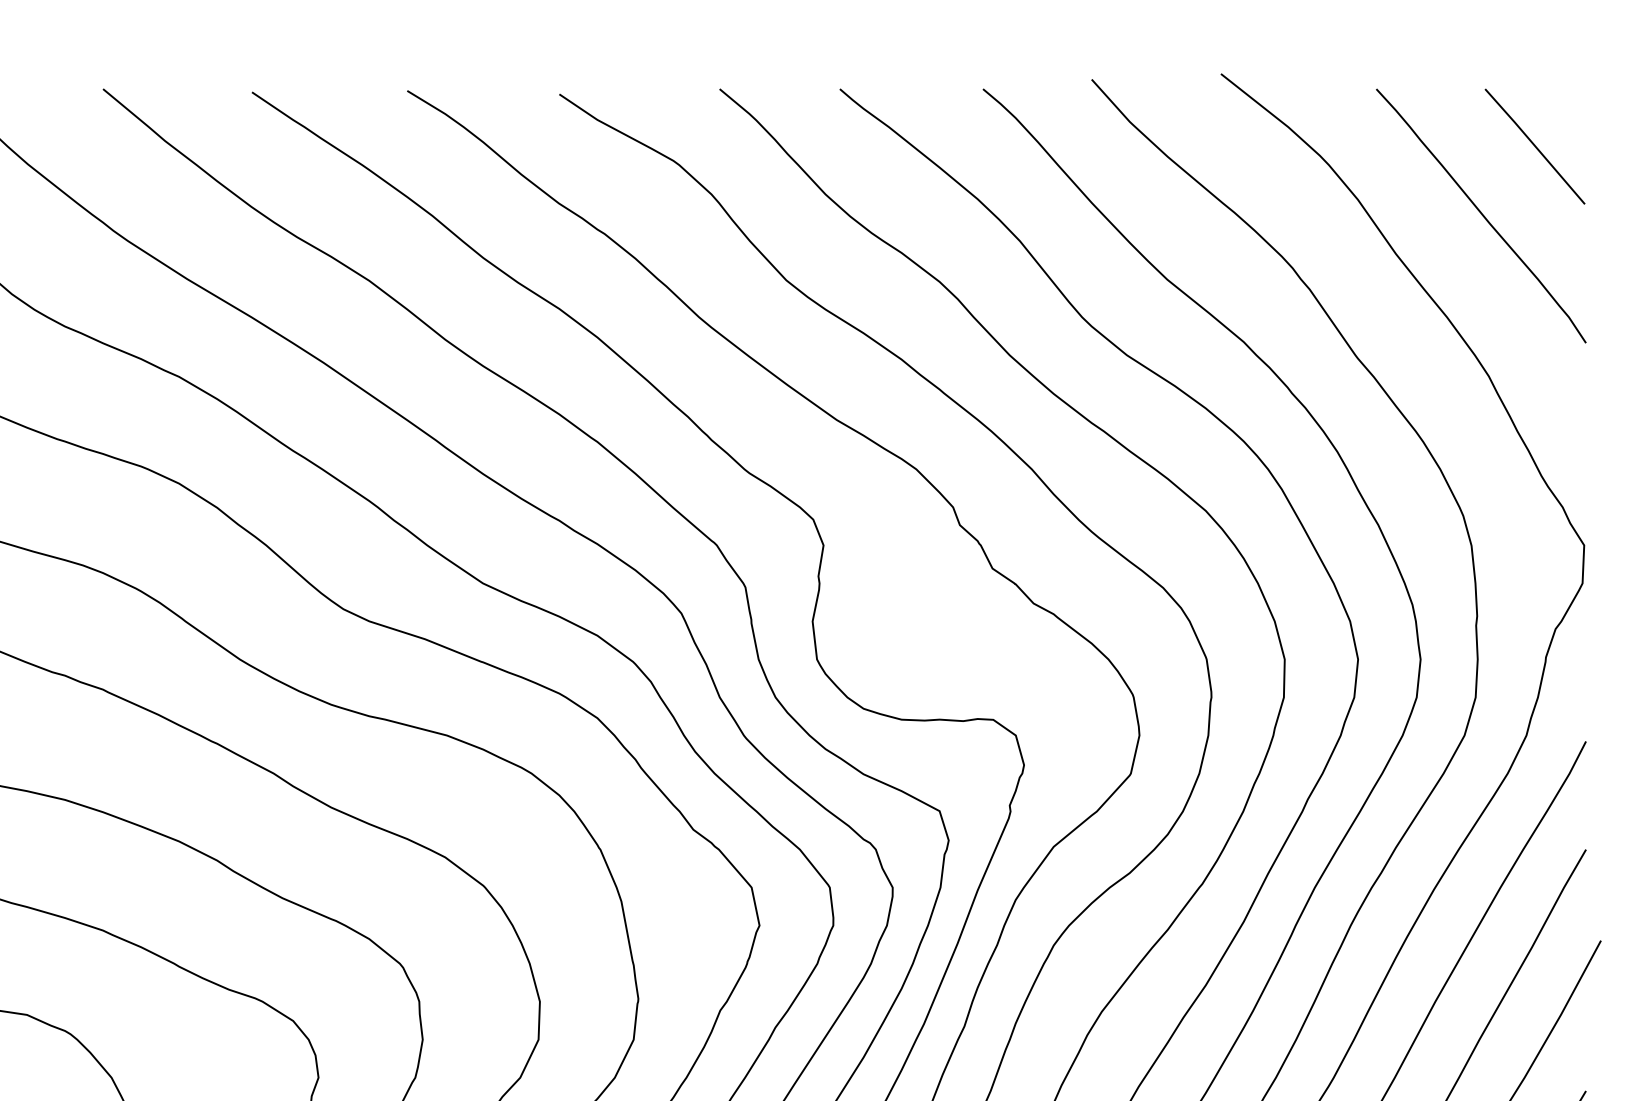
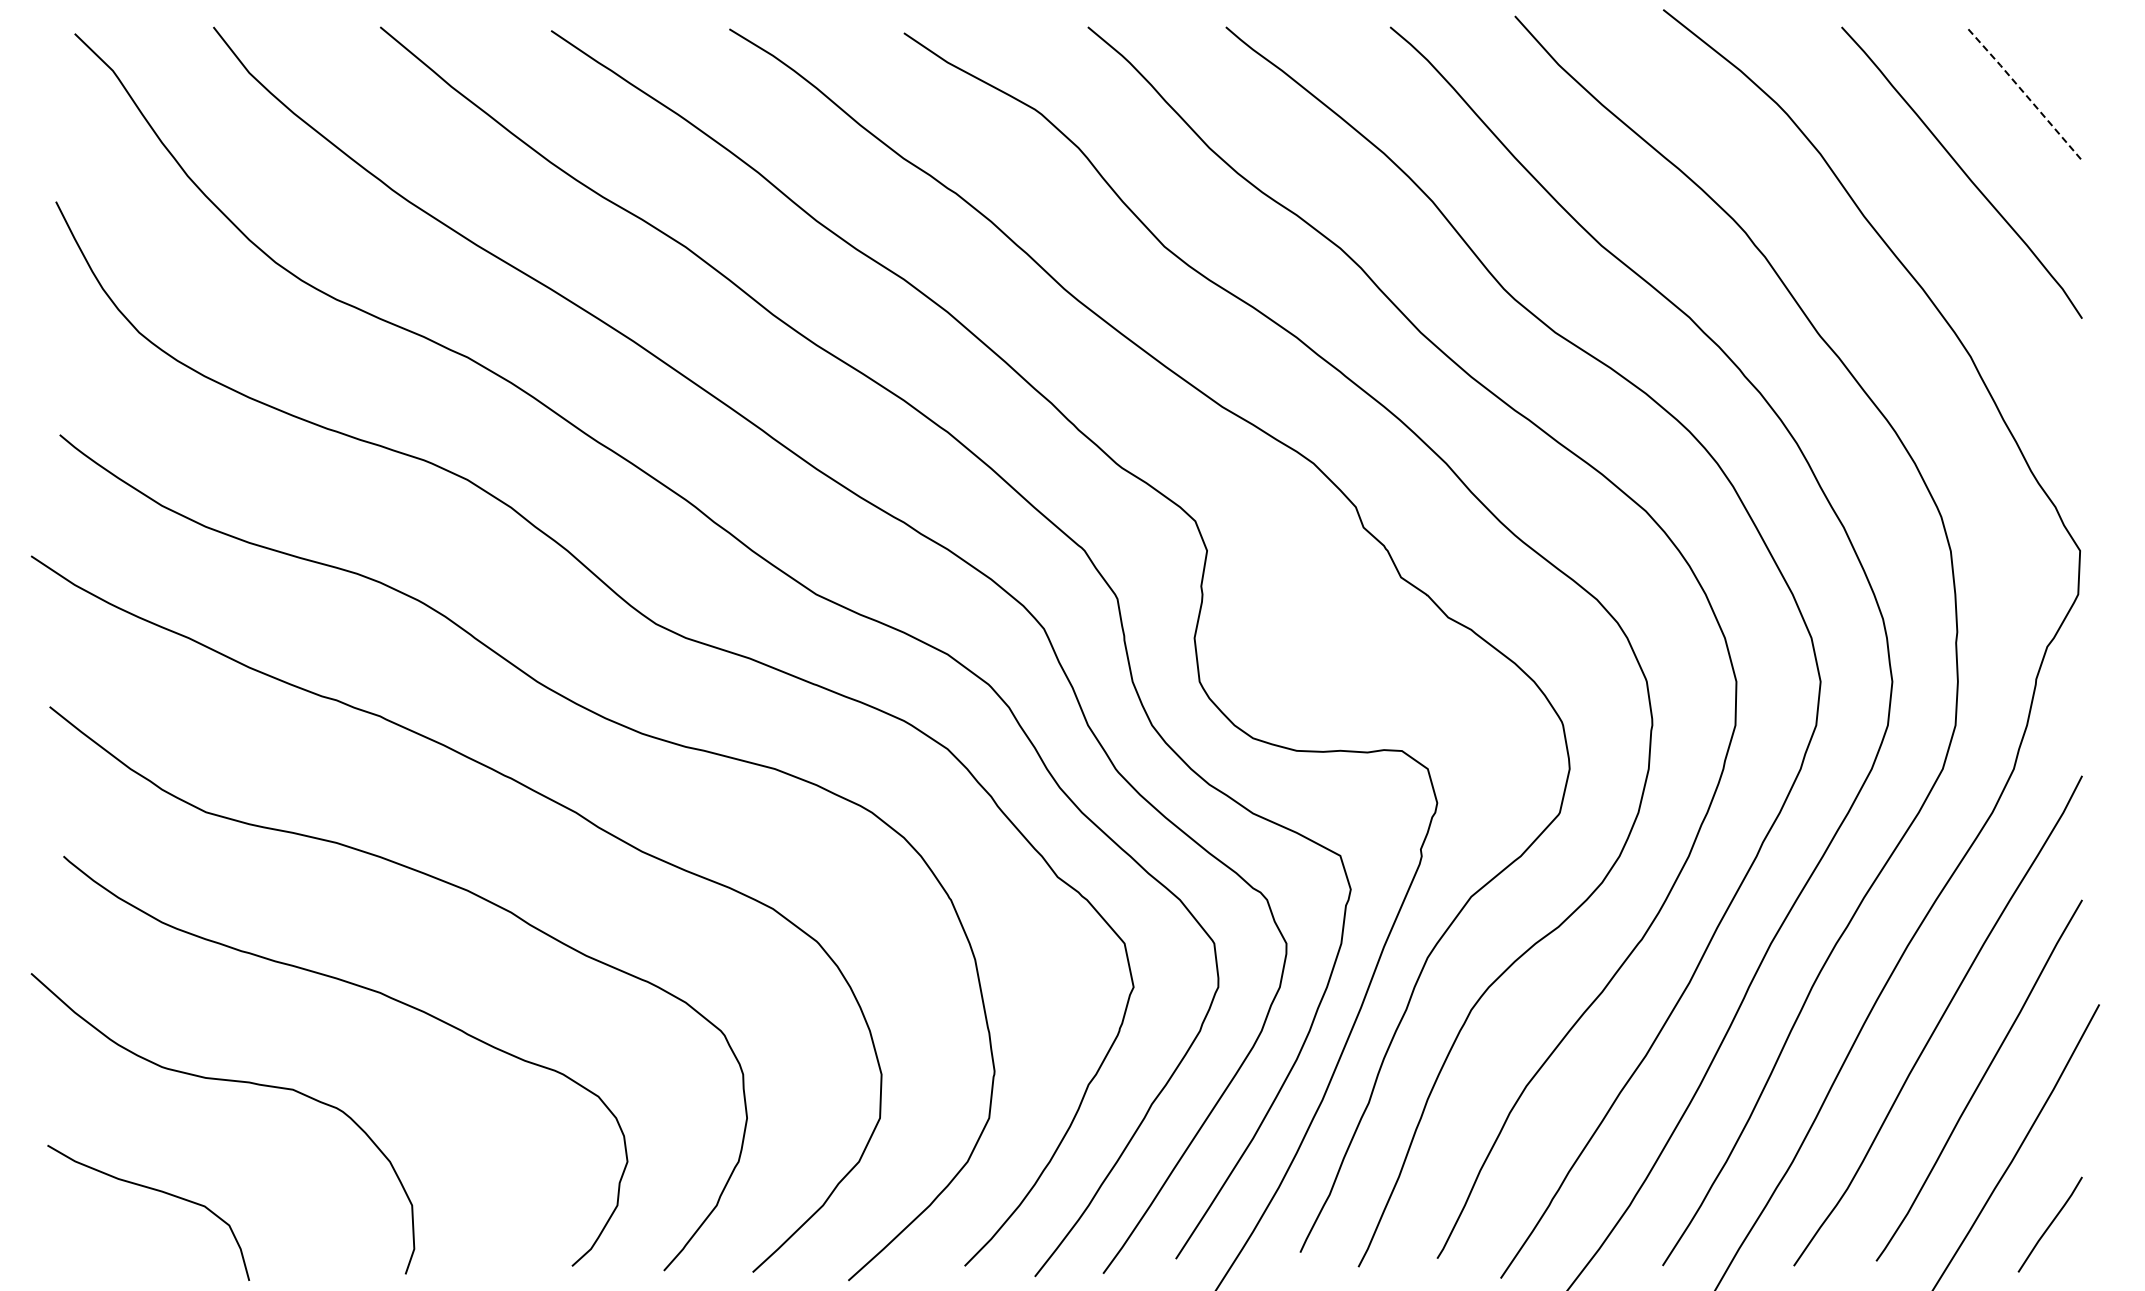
line: (1534, 145) -> (2023, 91), solid -> dashed

